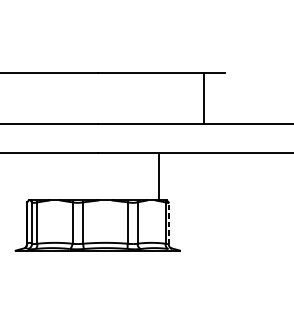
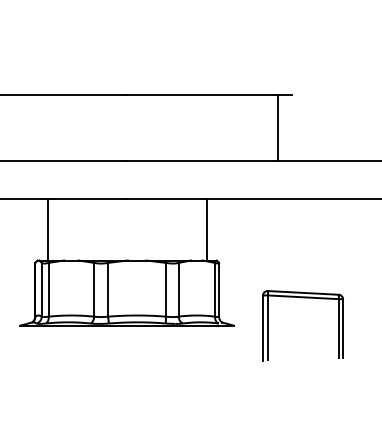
line: (204, 98) -> (278, 128), moved
line: (36, 176) -> (47, 229), added
line: (168, 223) -> (219, 290), dashed -> solid
part: (232, 229) -> (302, 298), added

